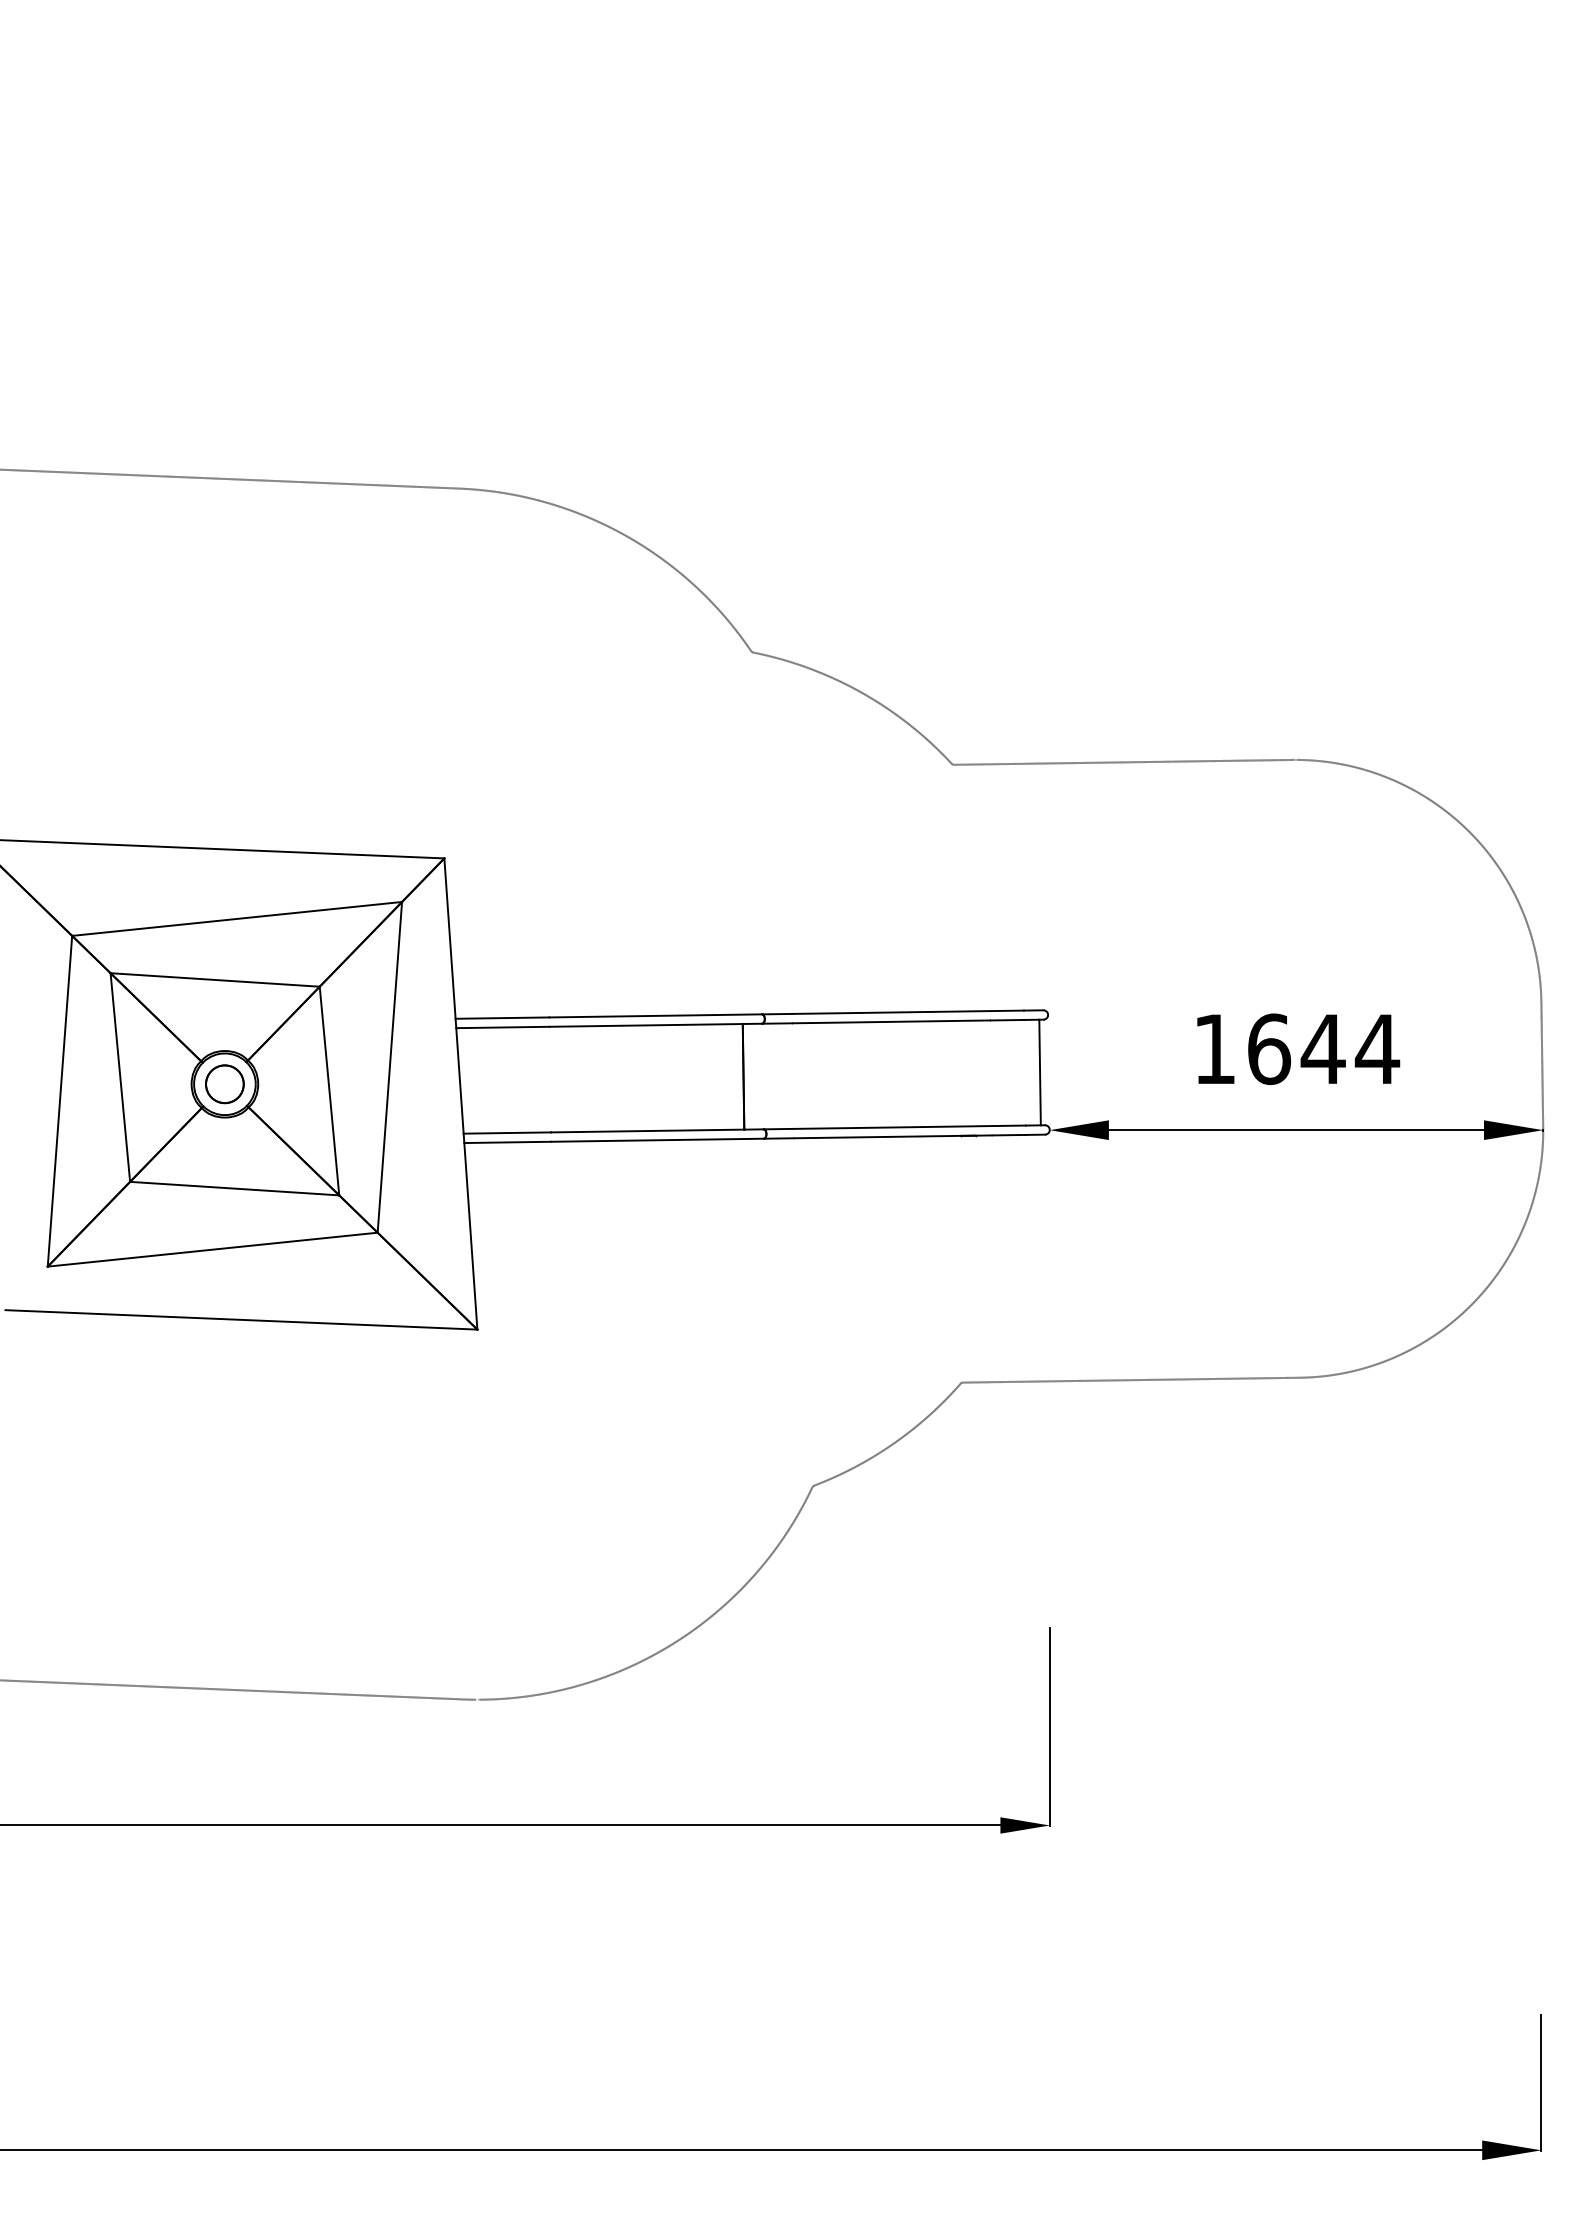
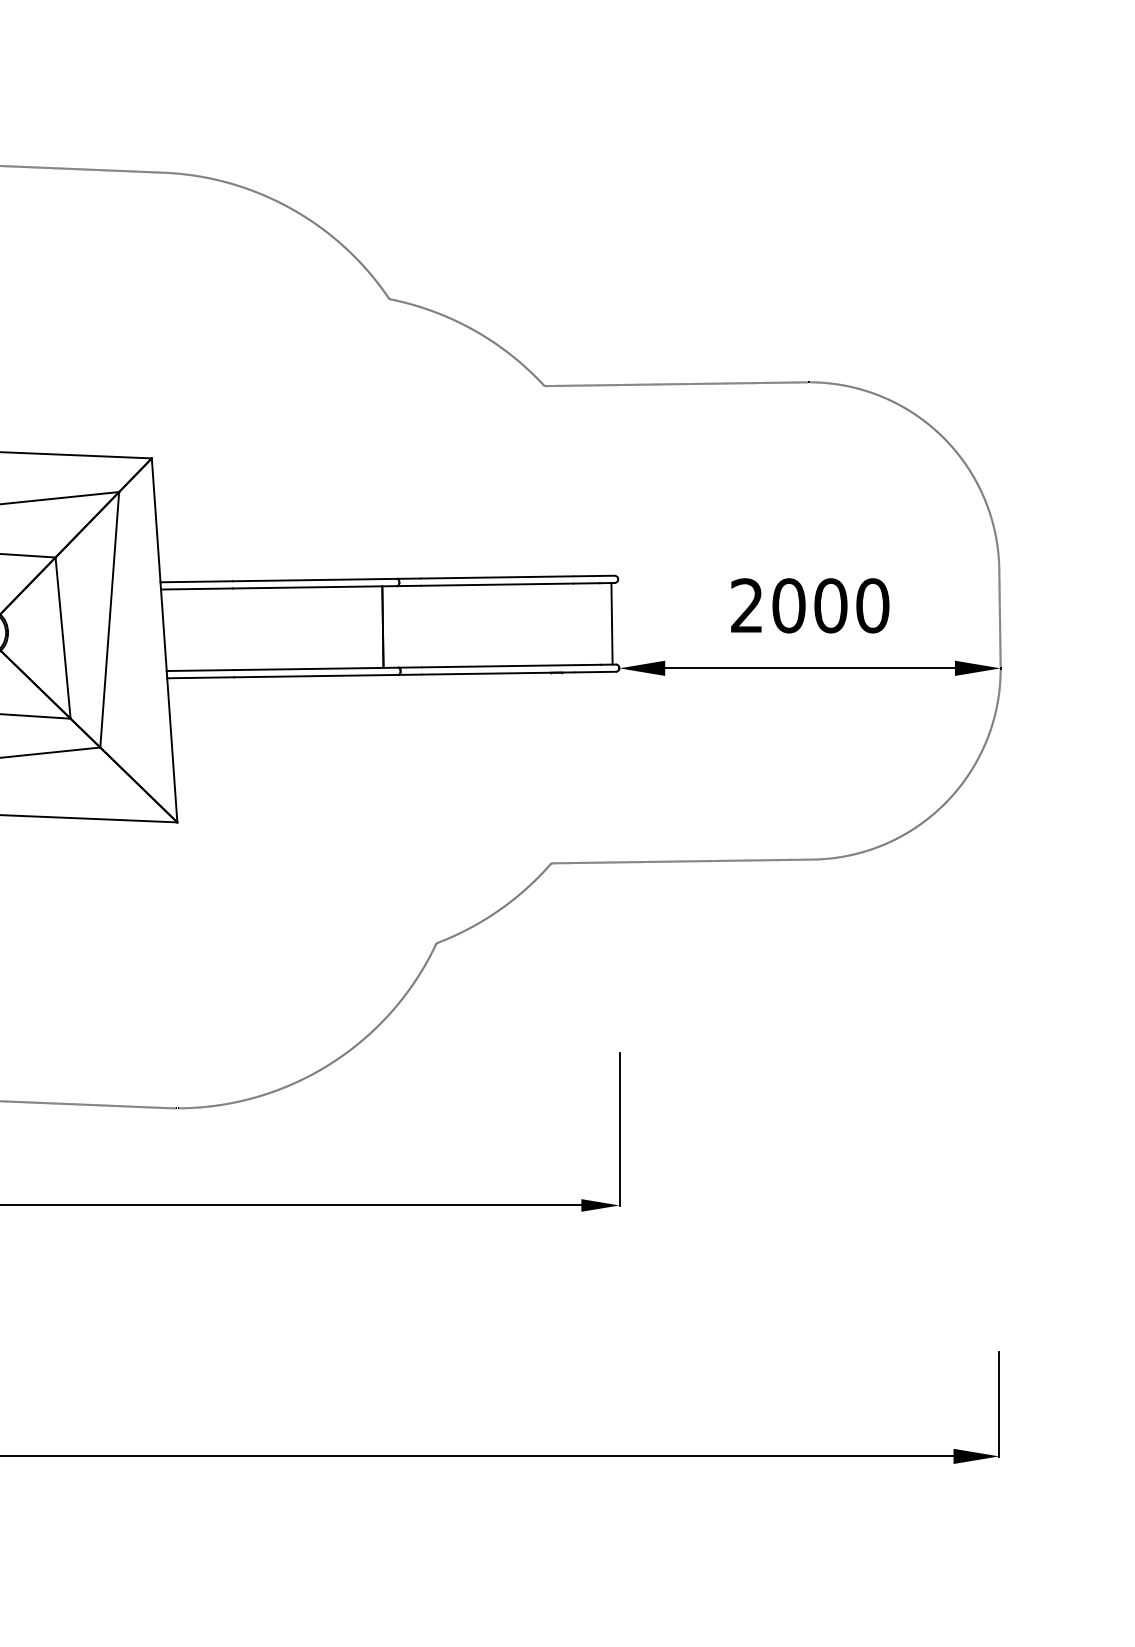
text: (1297, 1049) -> (810, 606), 1644 -> 2000

